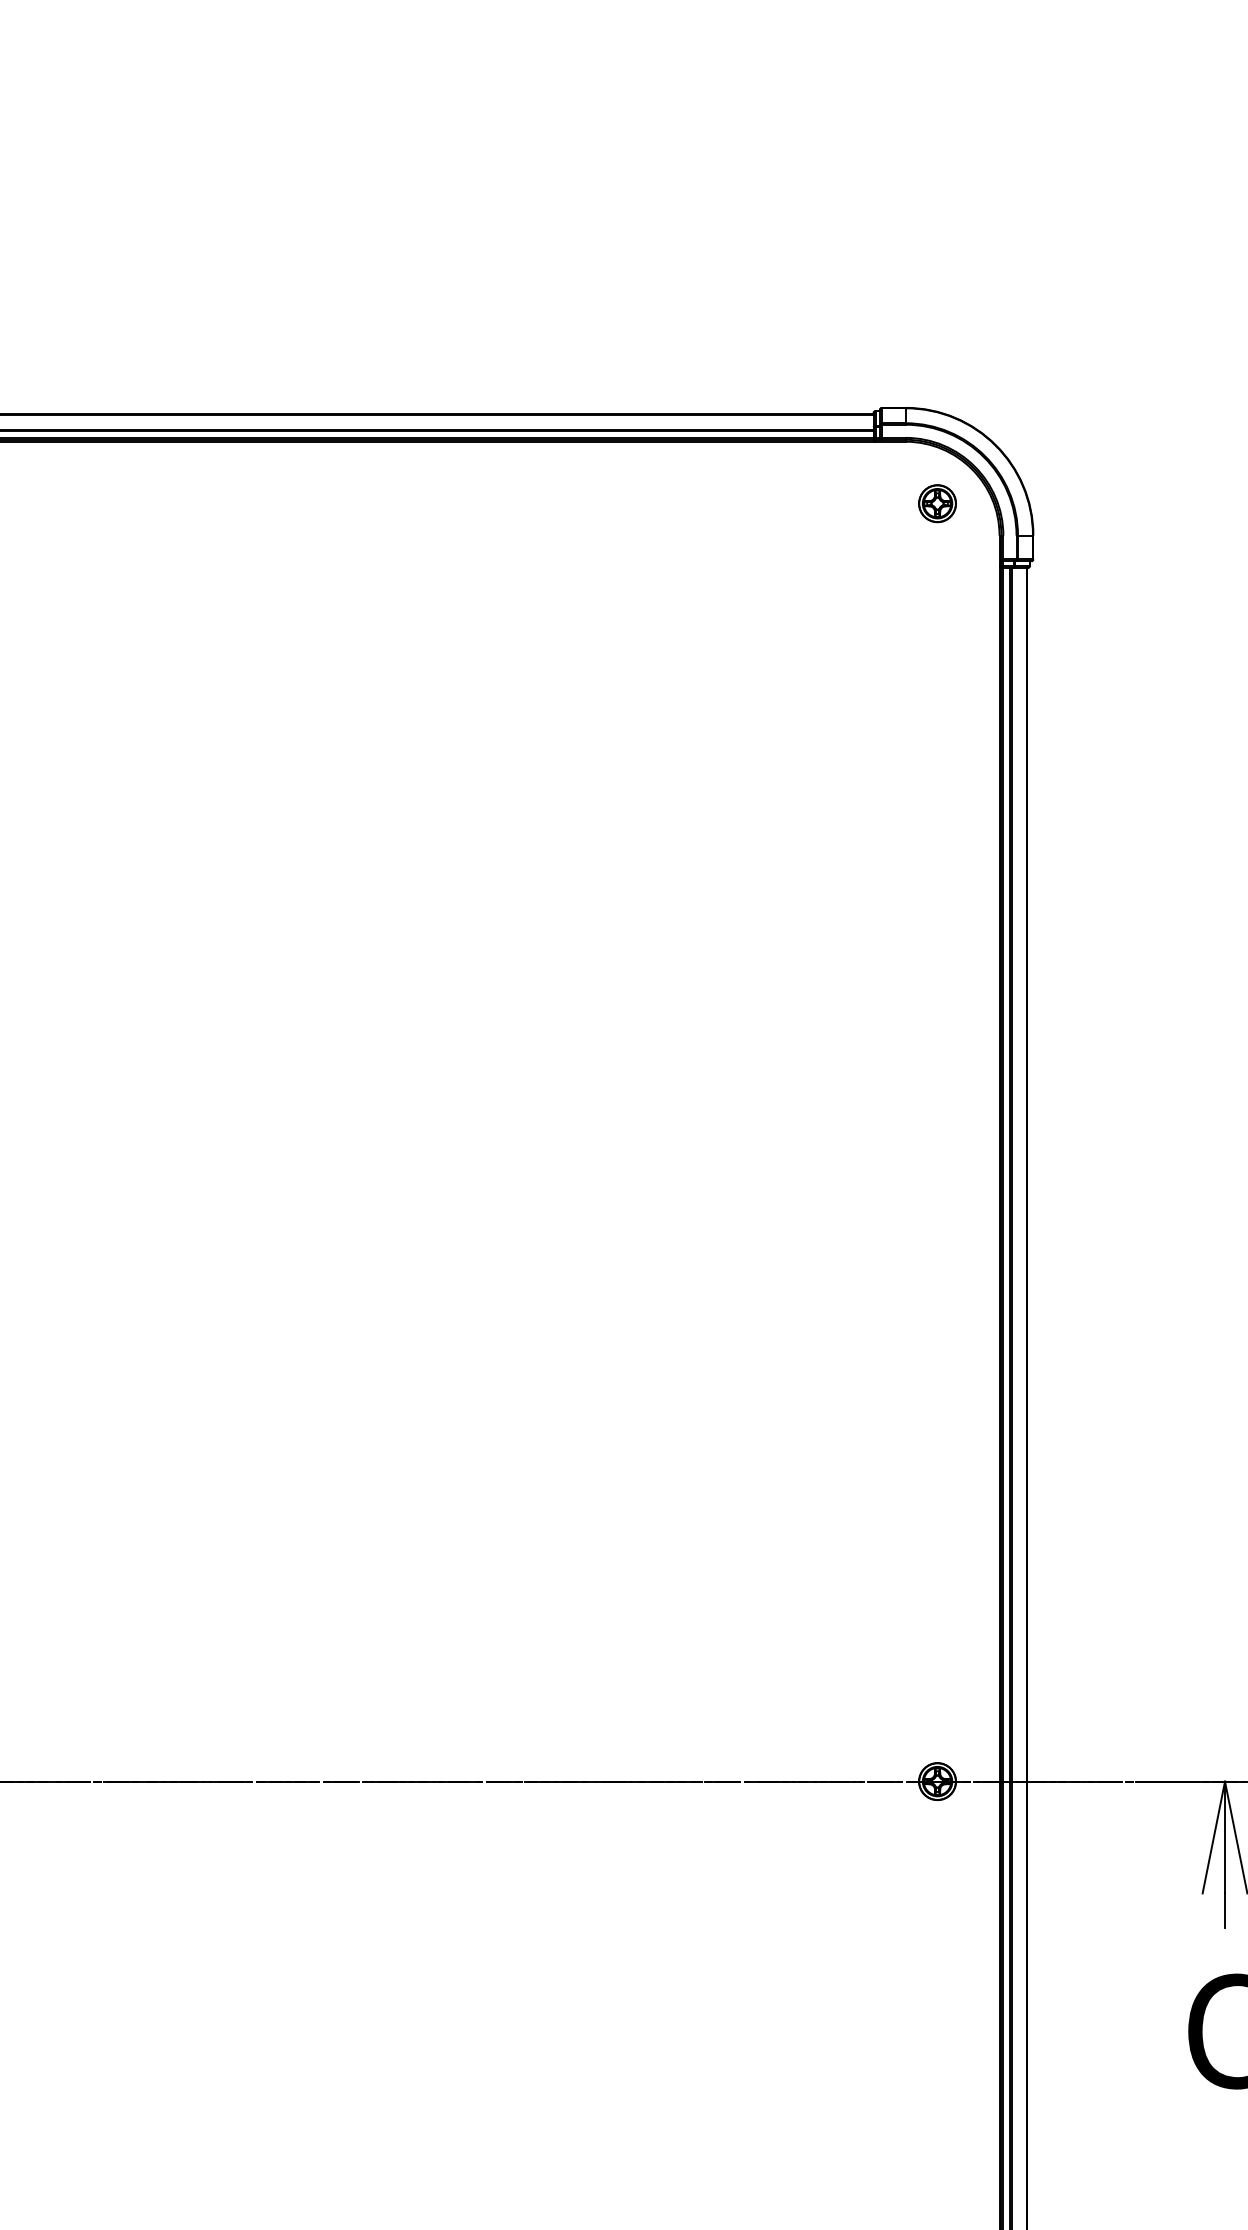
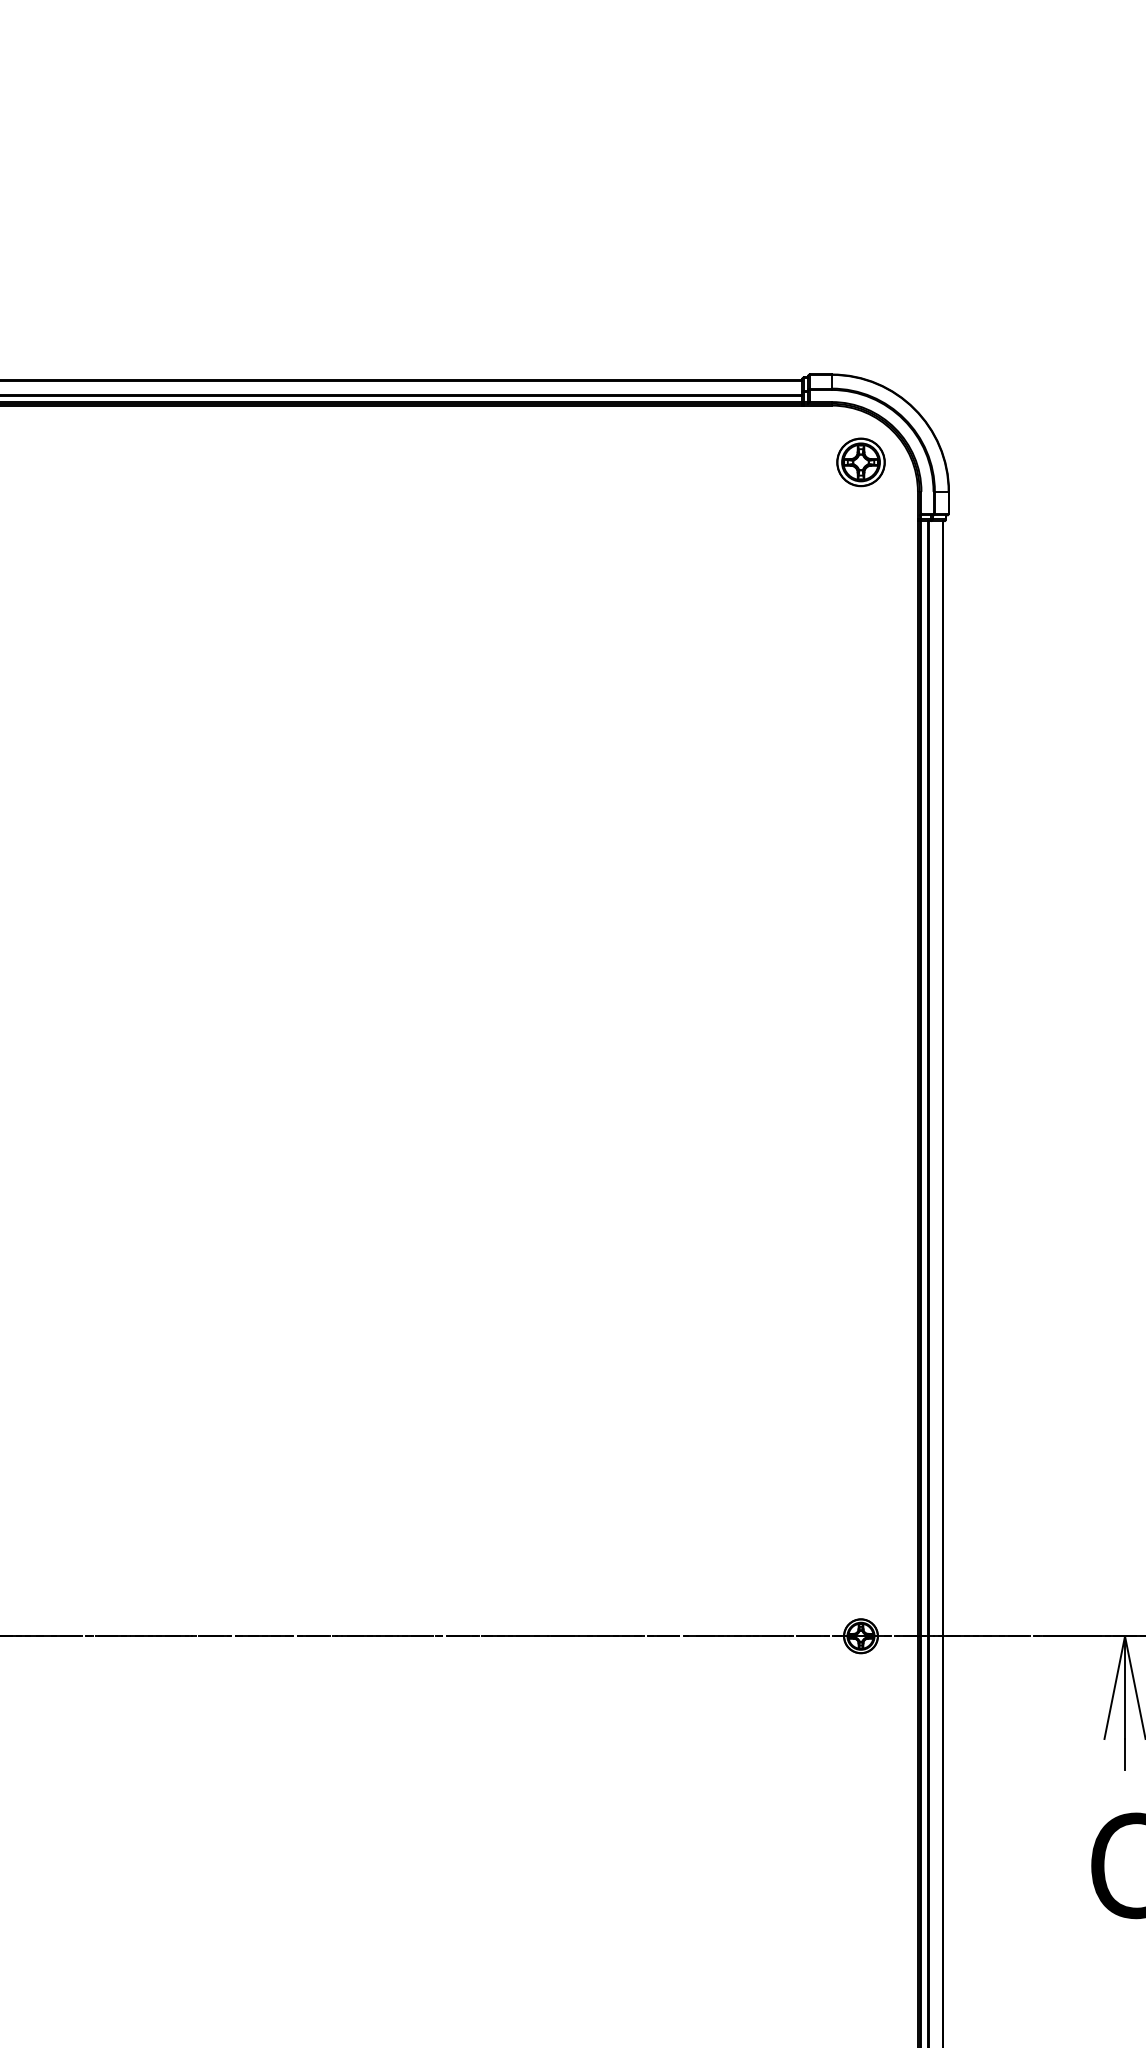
part: (937, 503) -> (860, 462), size x1.4

